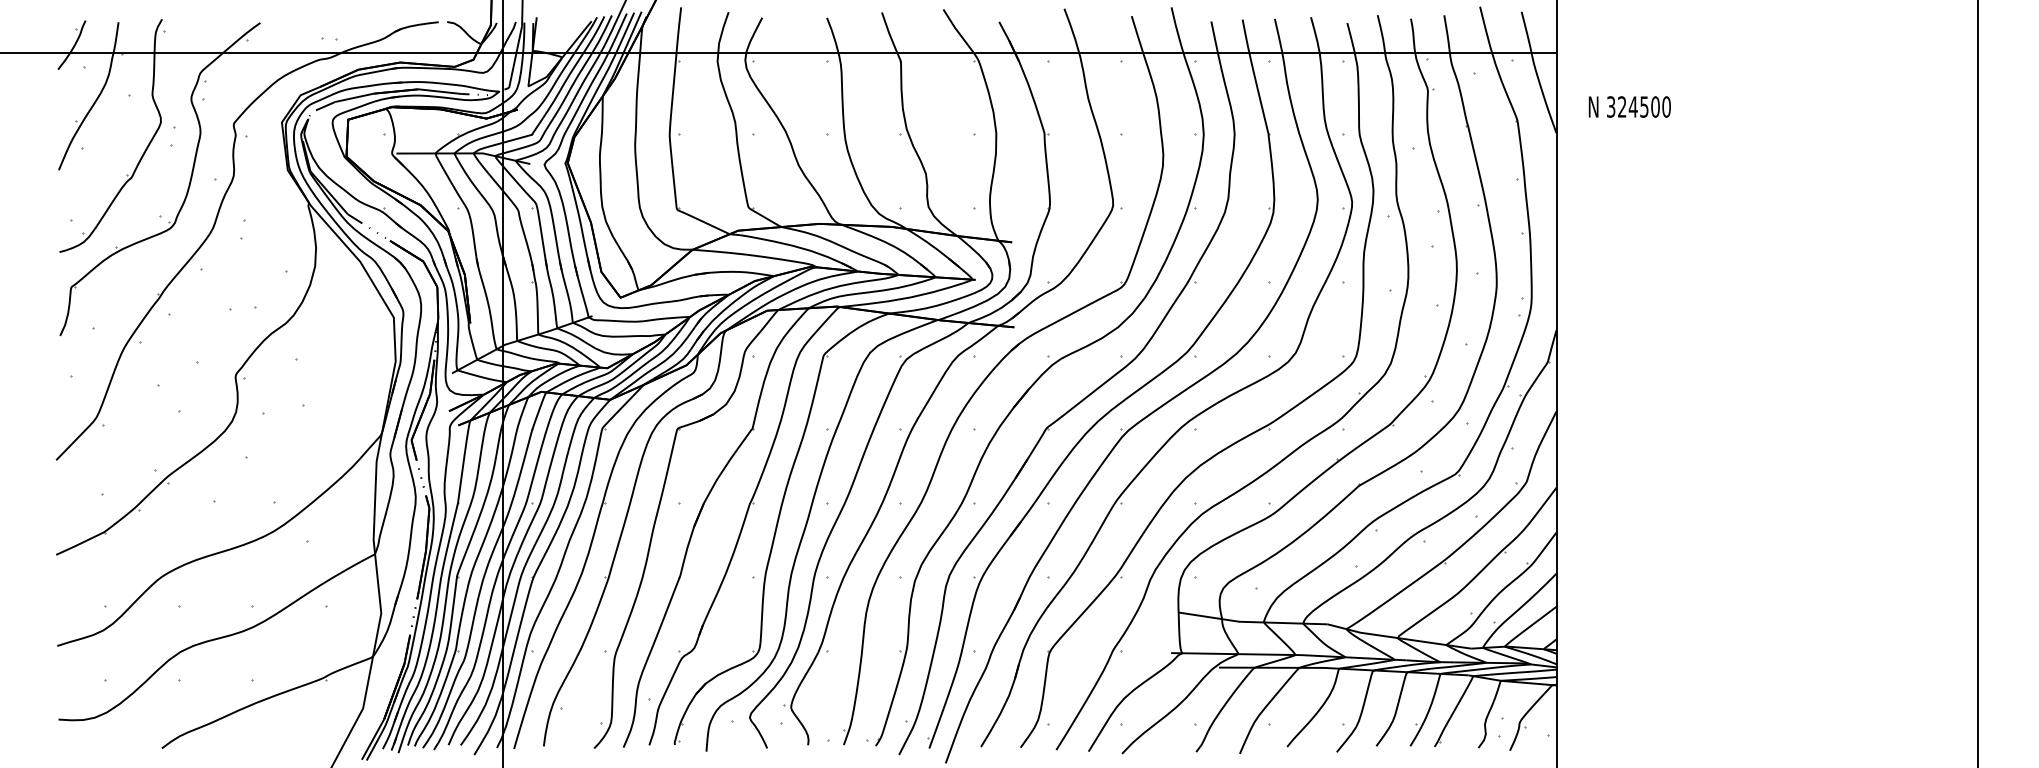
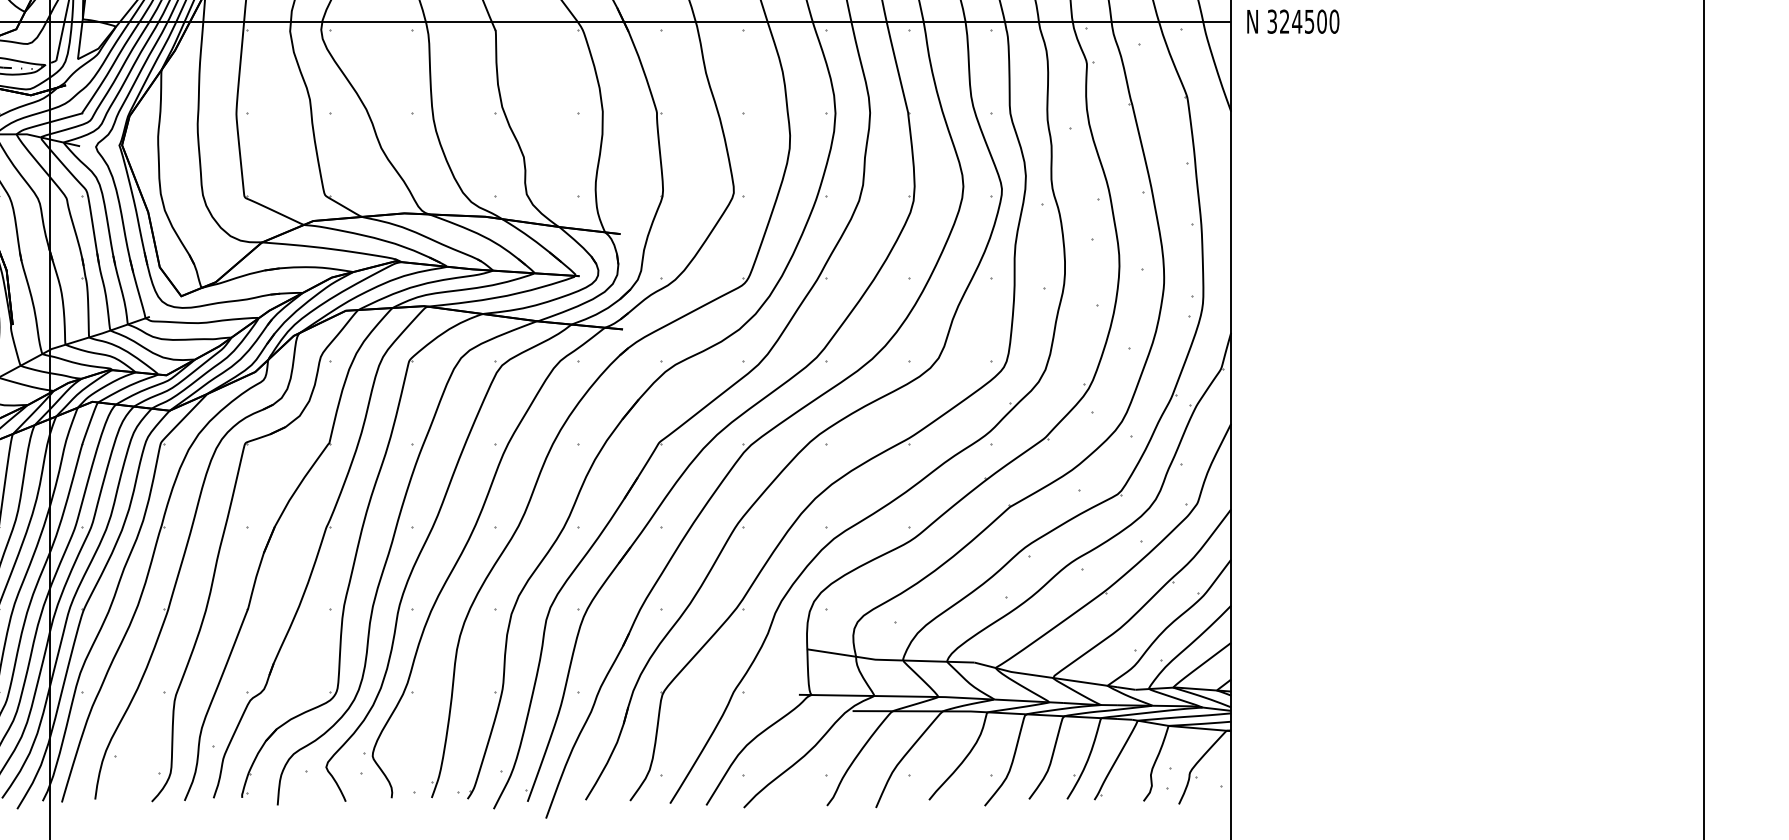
text: (1629, 106) -> (1292, 21), moved

